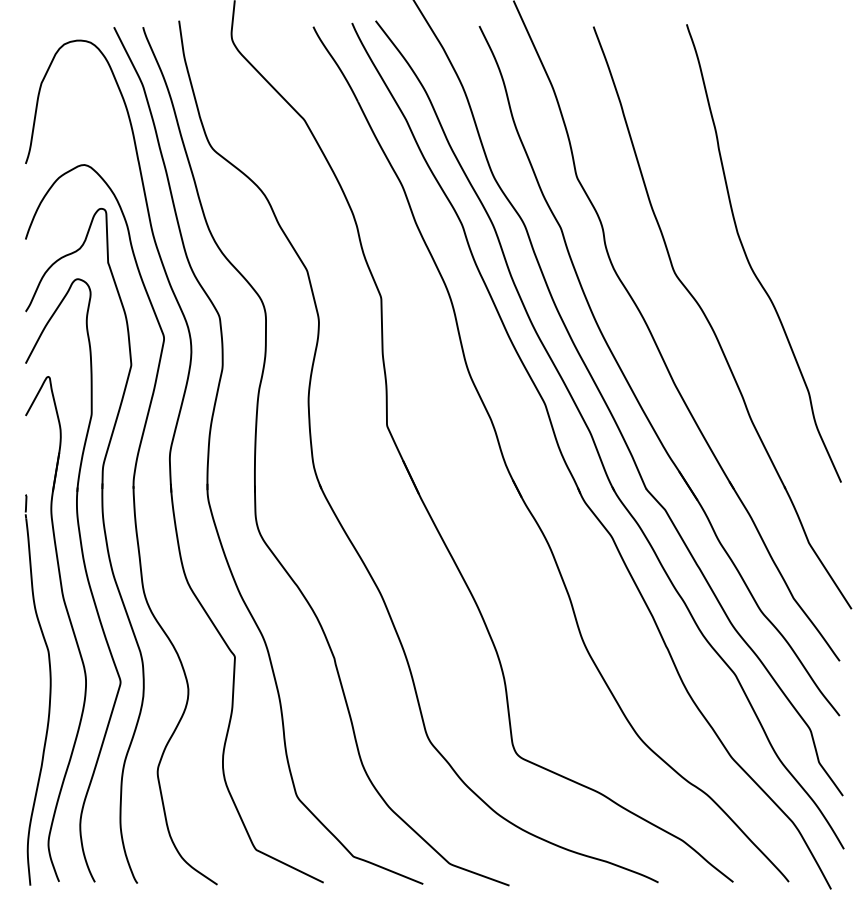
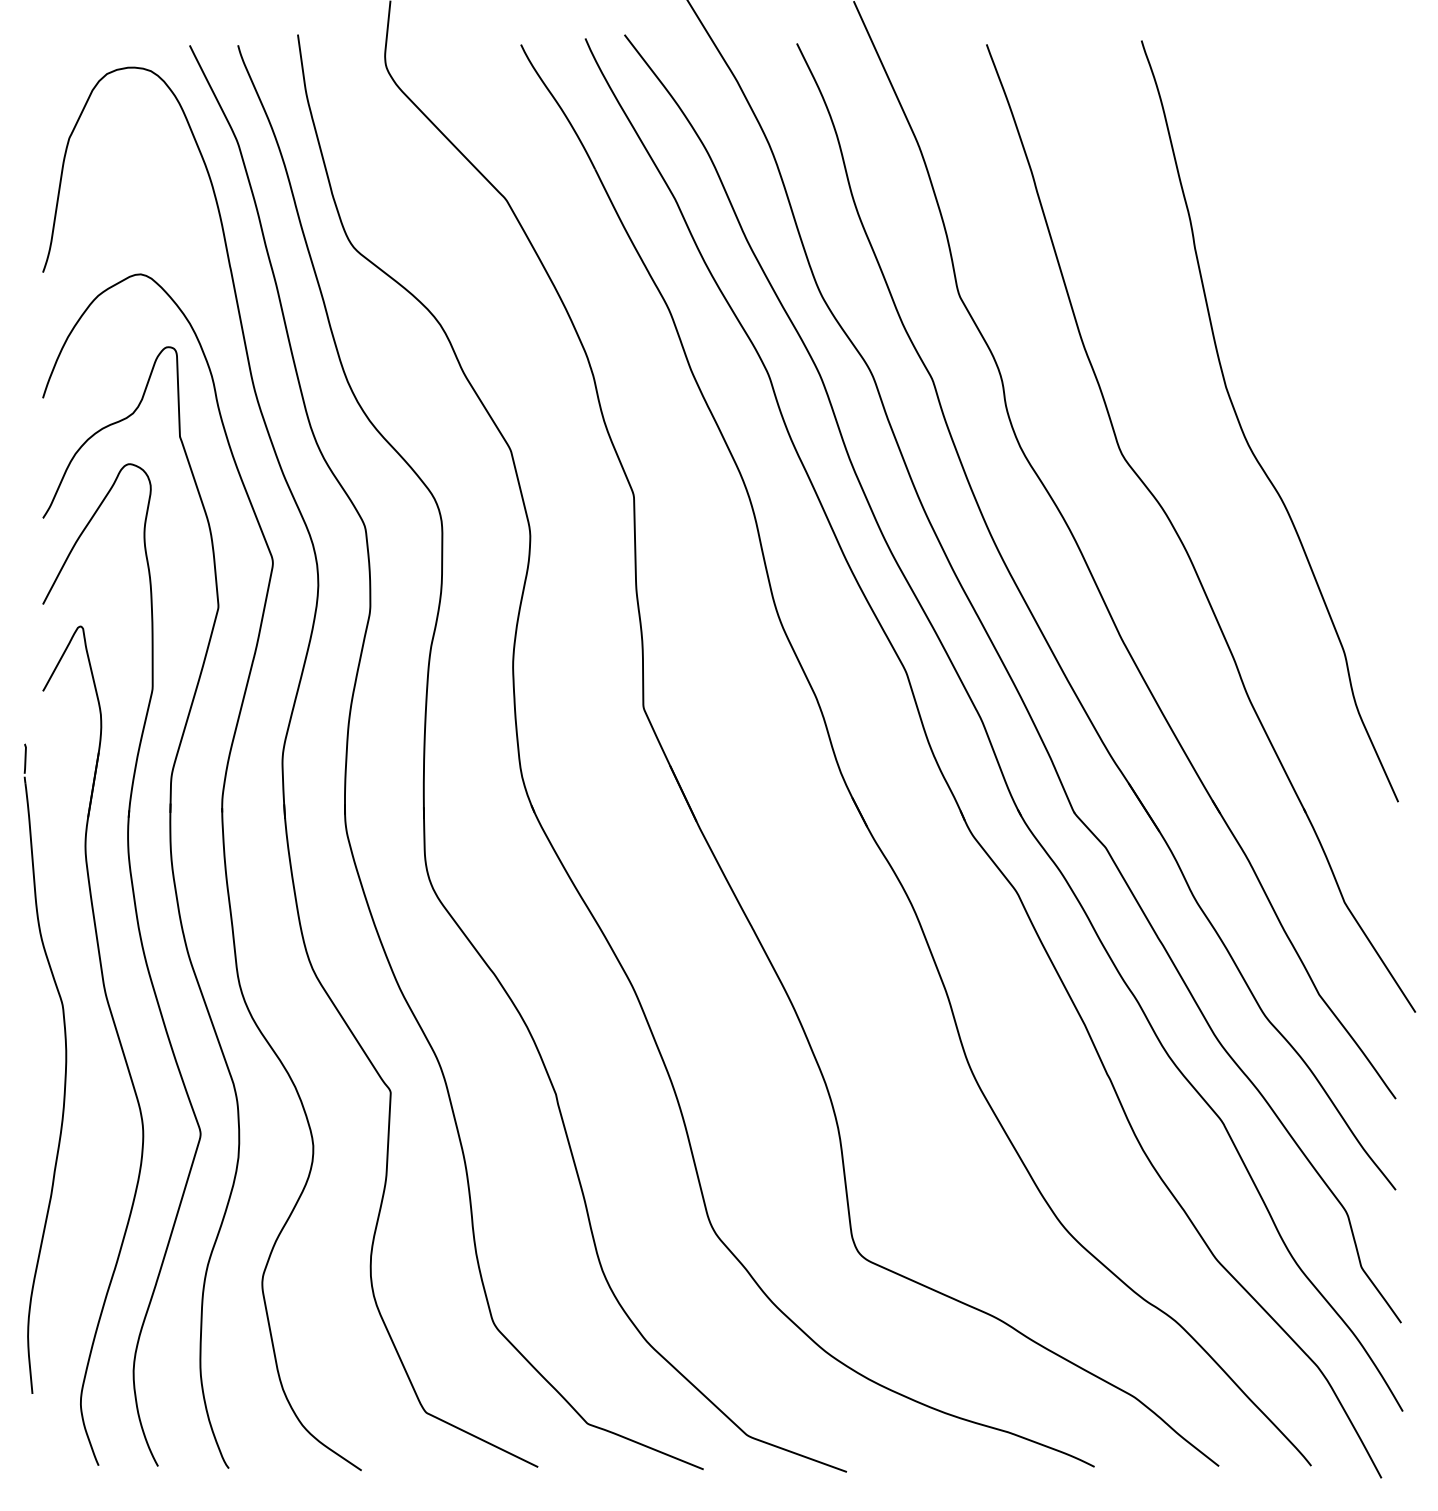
part: (49, 689) -> (64, 1067), moved

